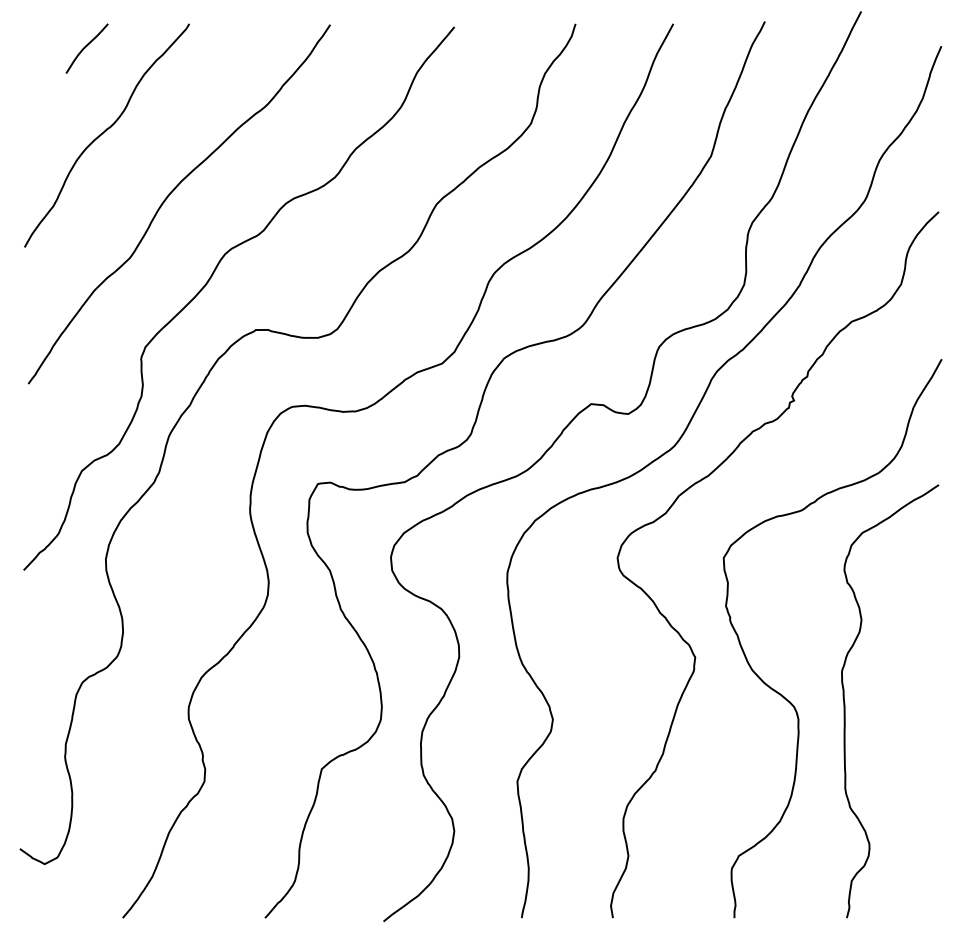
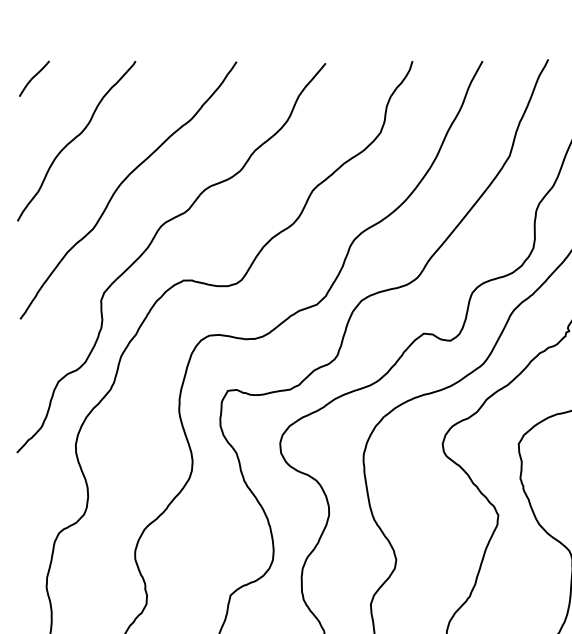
curve: (86, 47) -> (33, 78), moved

